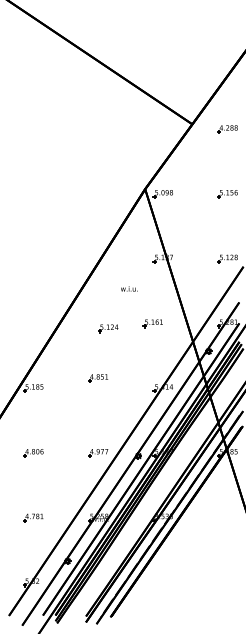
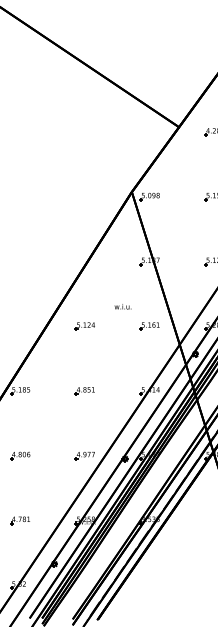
text: (129, 288) -> (123, 306), moved
part: (152, 323) -> (149, 326), moved
part: (108, 328) -> (85, 326), moved
part: (98, 378) -> (85, 391), moved

